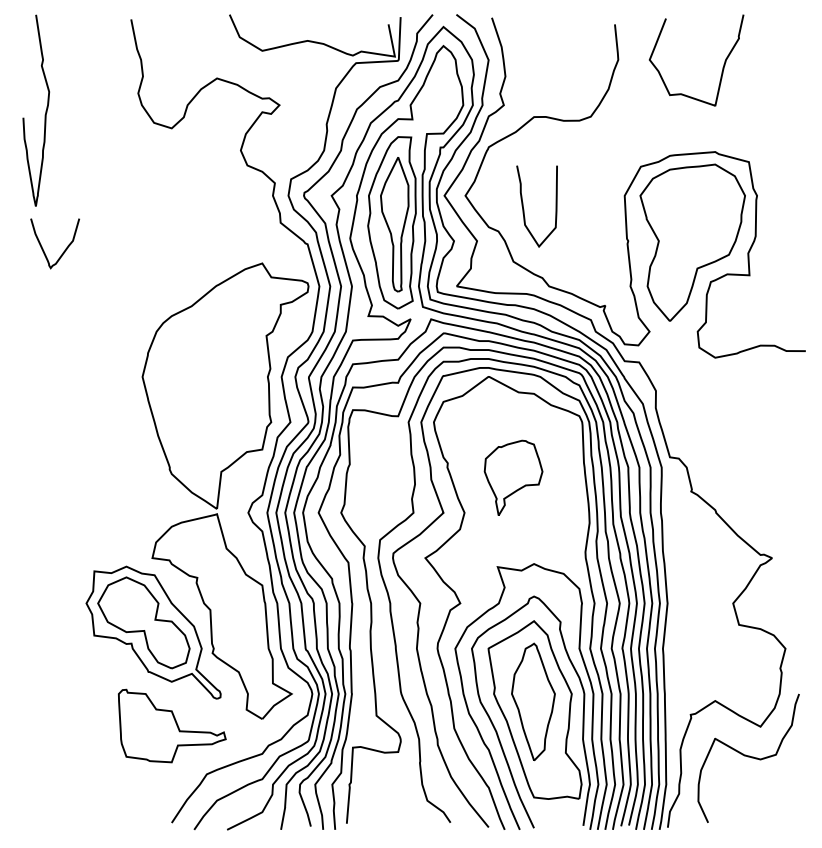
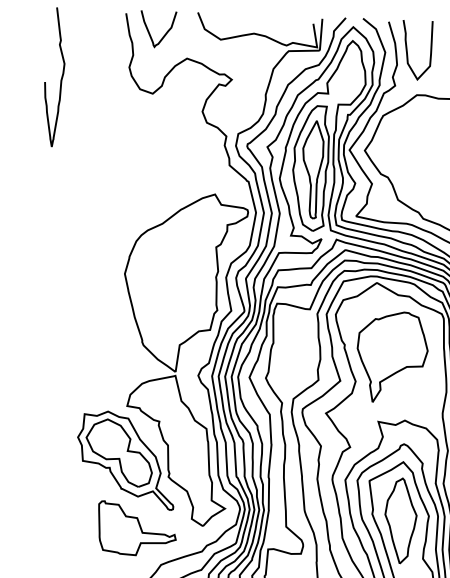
curve: (524, 209) -> (407, 52), moved
curve: (63, 251) -> (164, 35), moved
part: (513, 477) -> (392, 357), size x1.67

